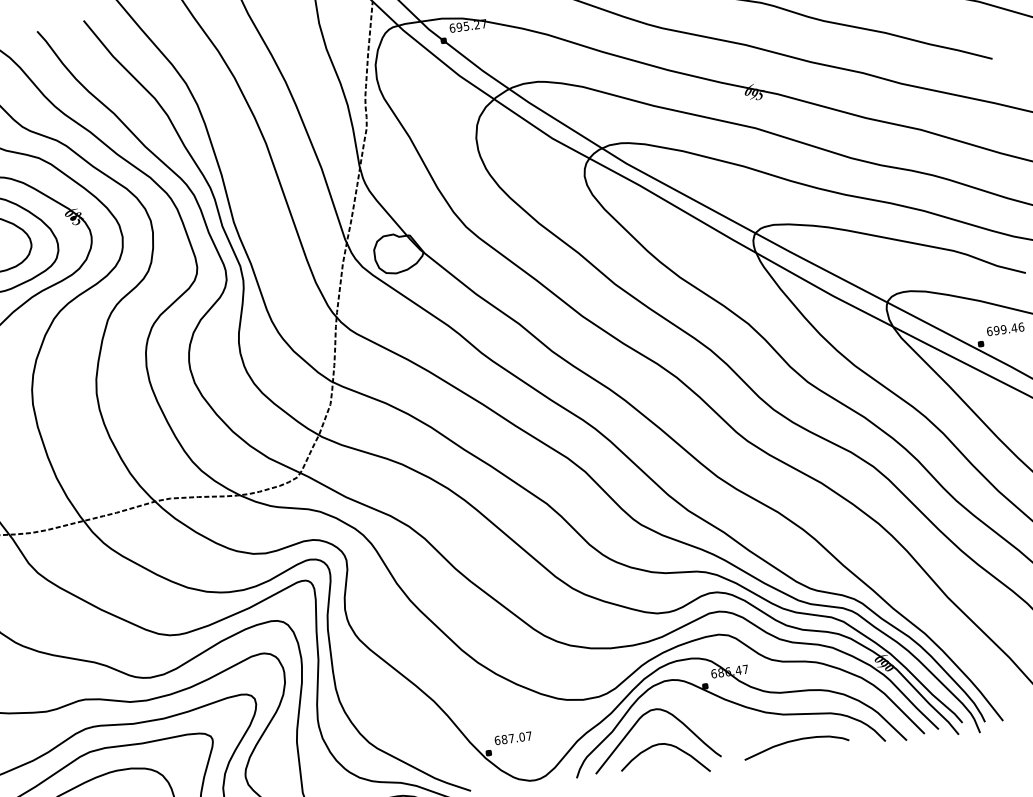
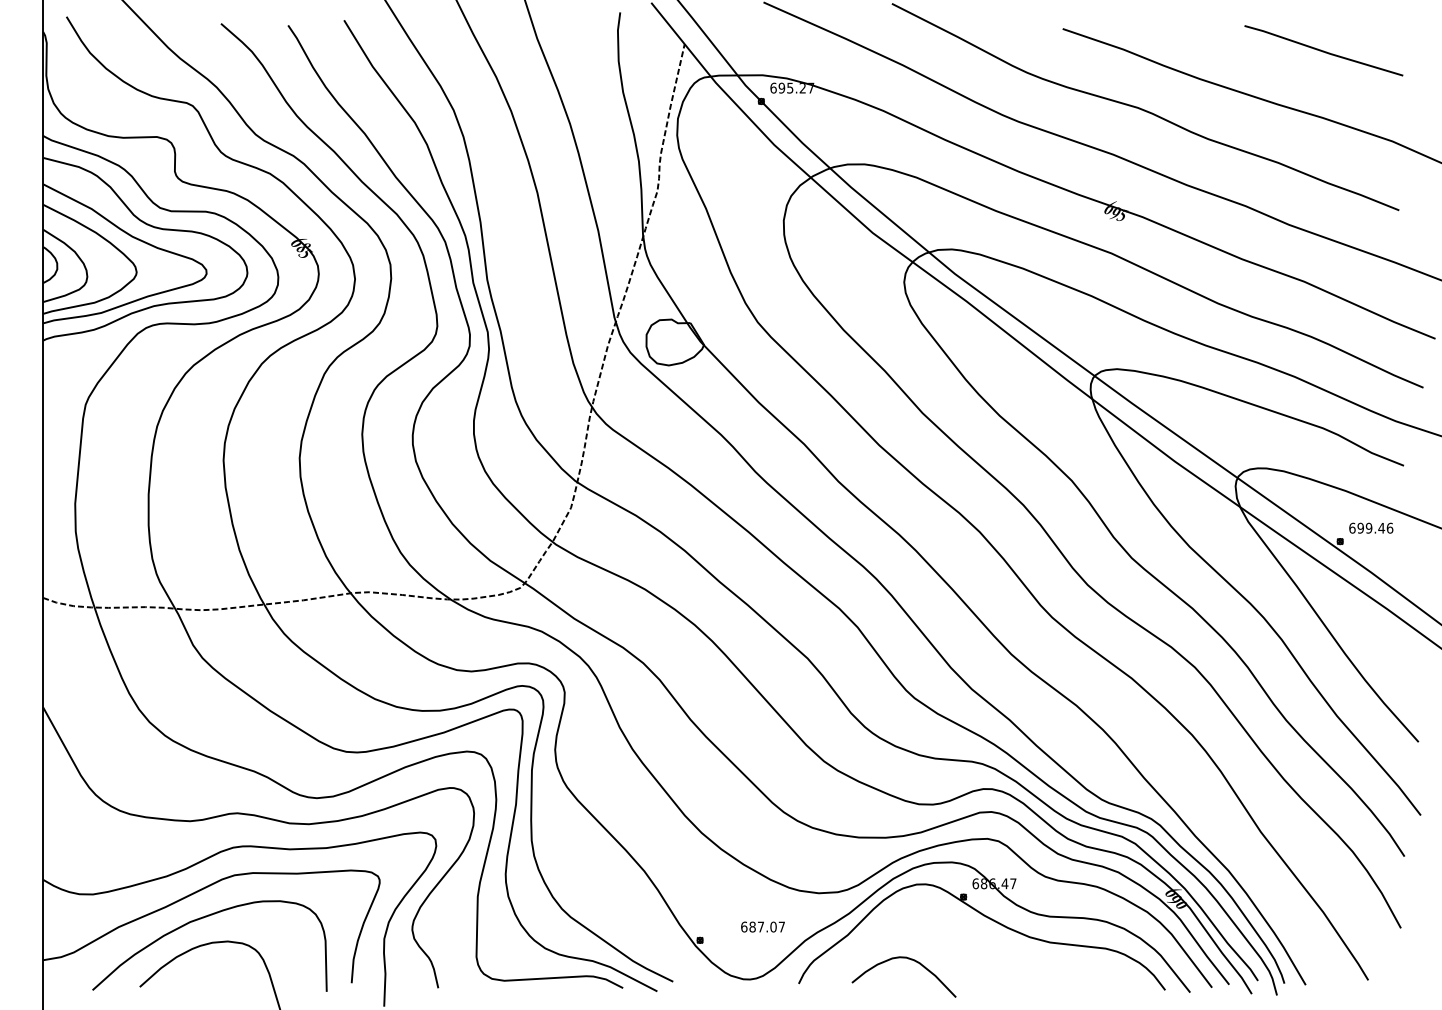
curve: (636, 723) -> (877, 929), removed
text: (512, 737) -> (762, 926), moved
curve: (795, 741) -> (1060, 975), removed

